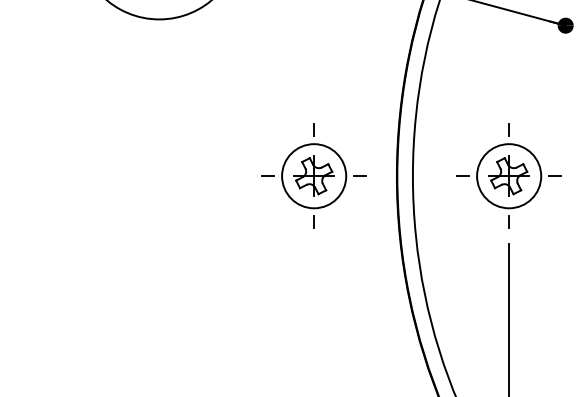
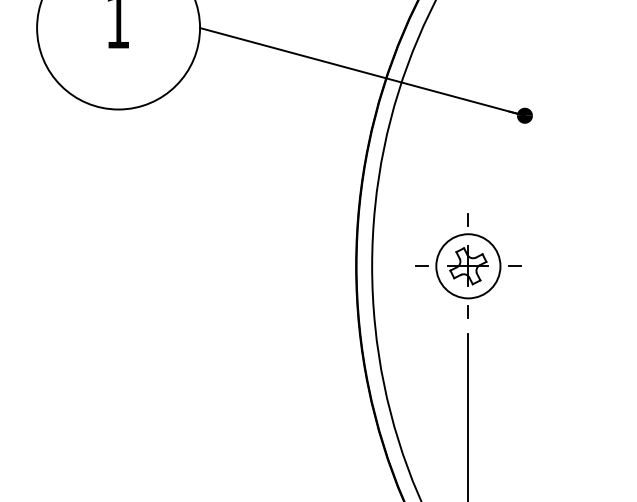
part: (314, 175) -> (273, 265), removed

